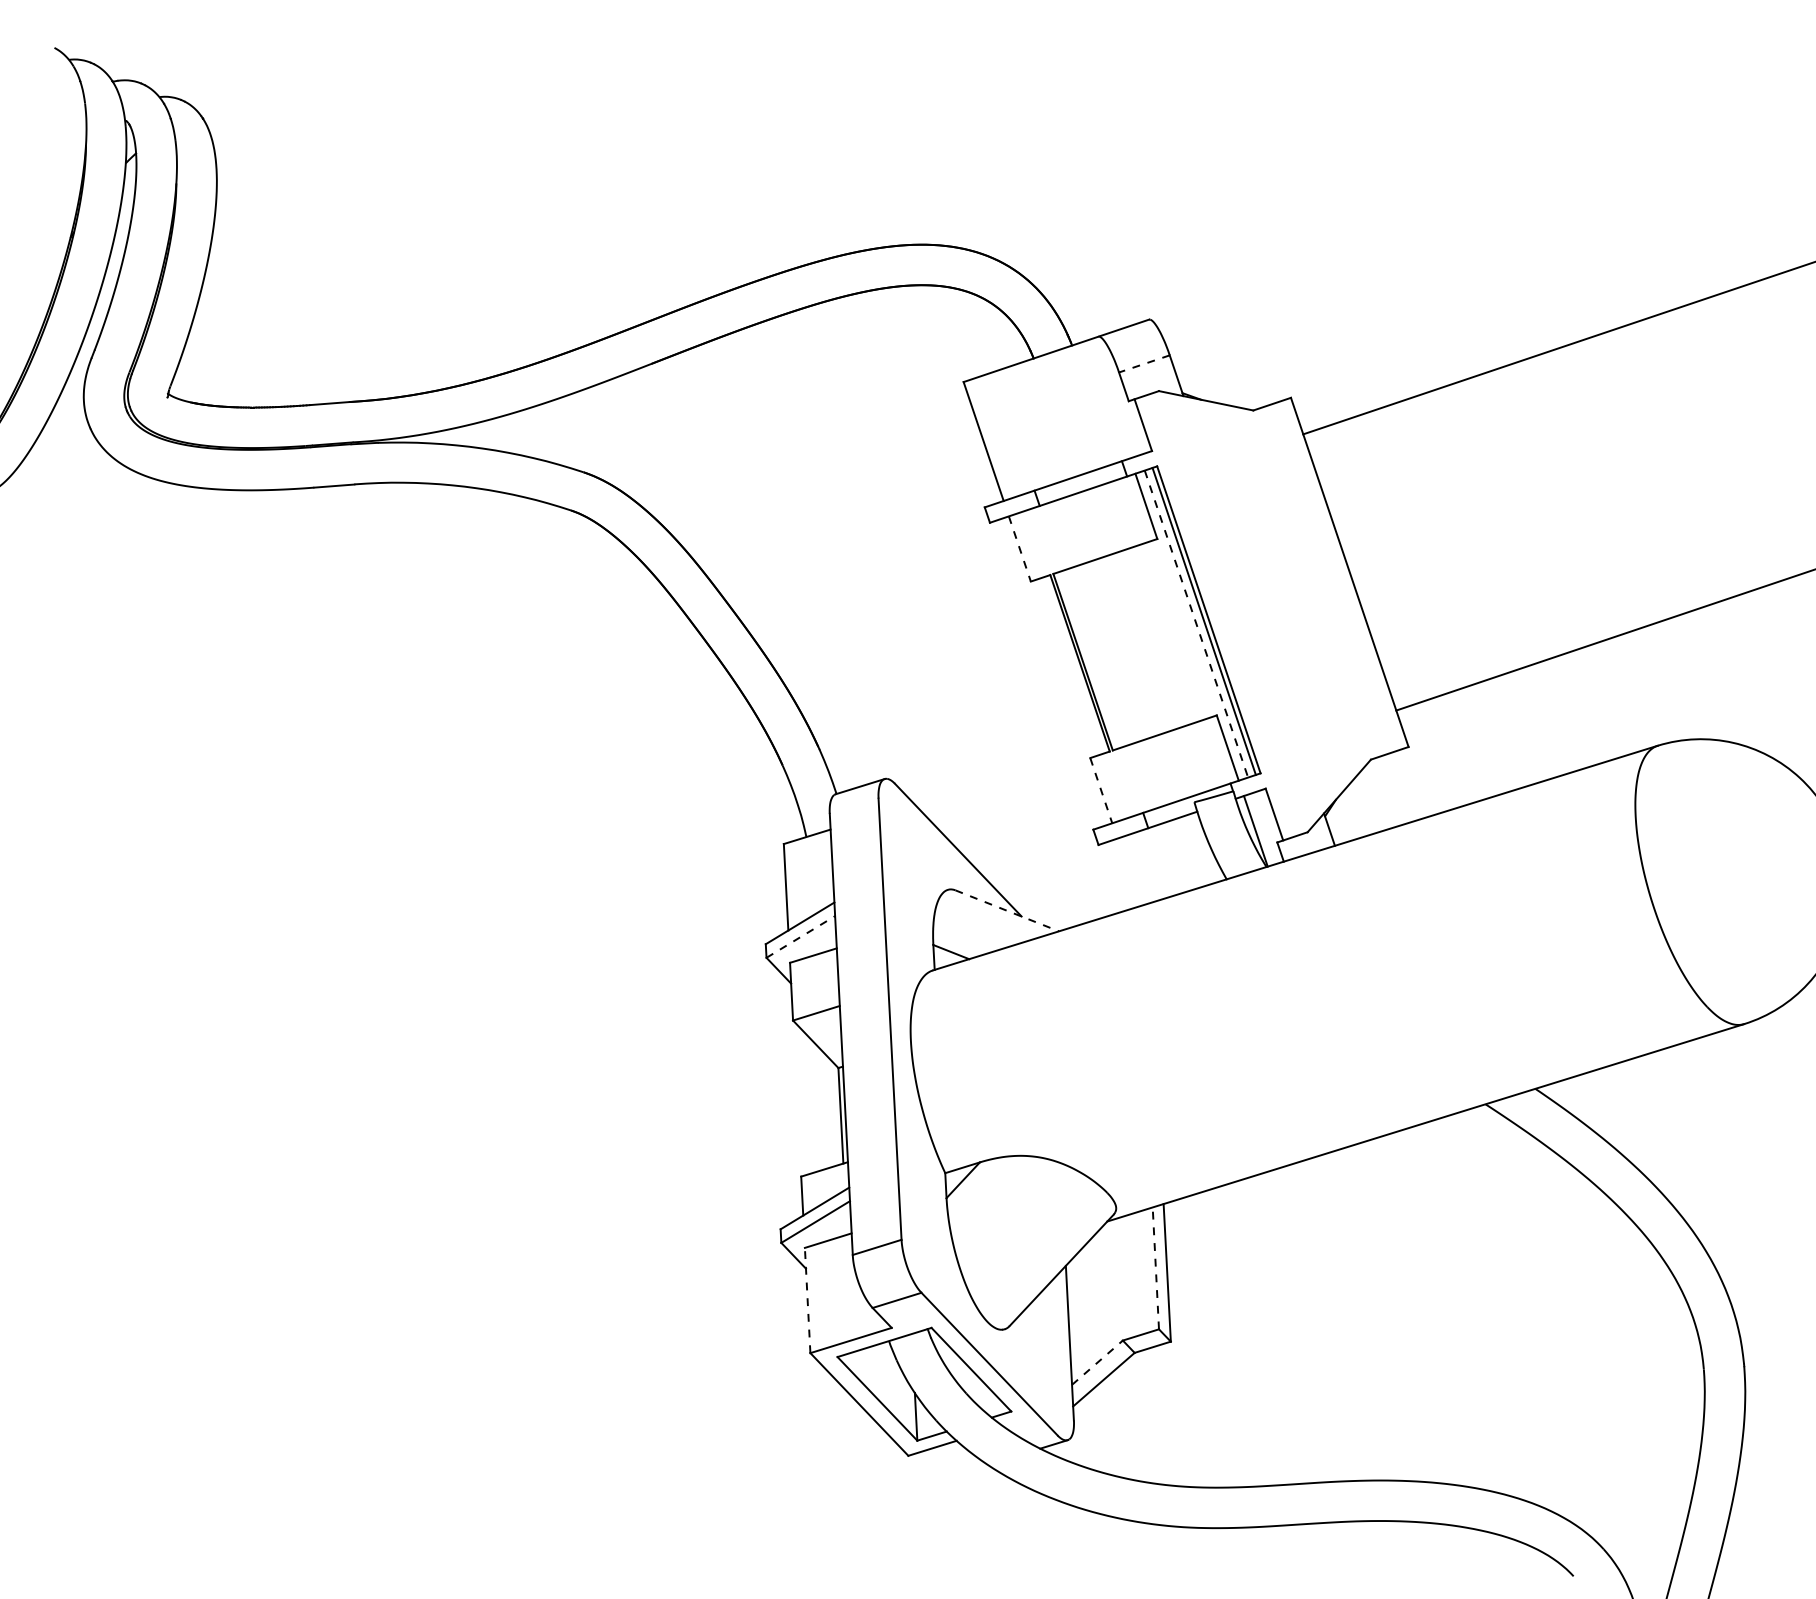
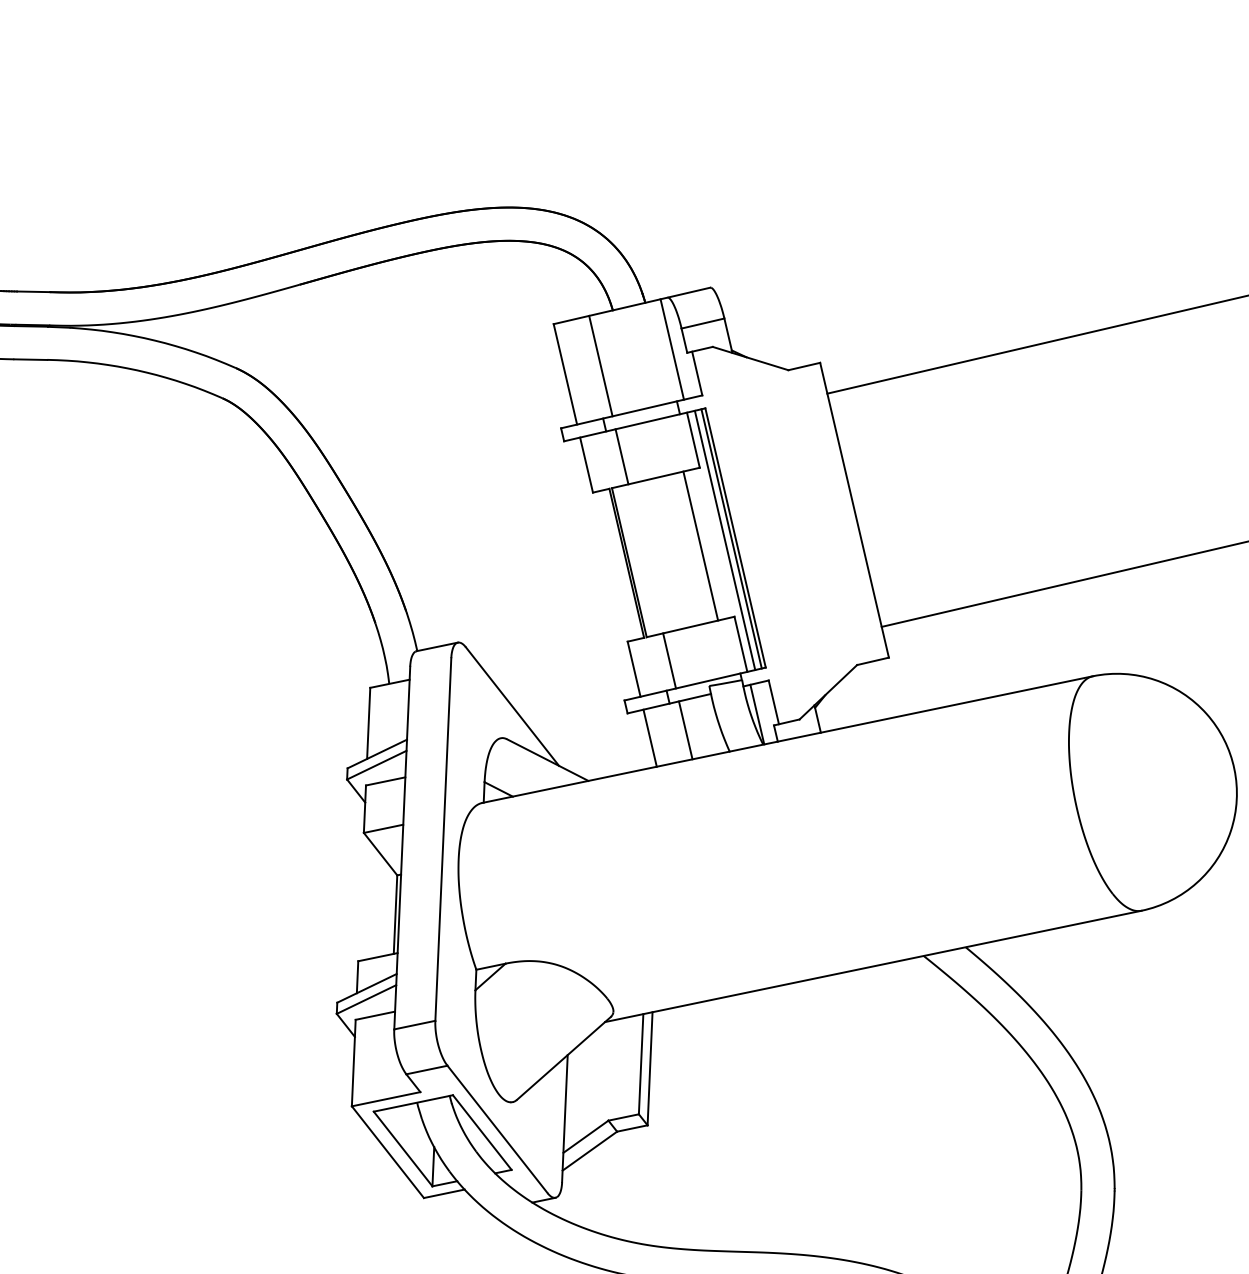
line: (1144, 363) -> (703, 323), dashed -> solid
line: (1110, 398) -> (672, 349), added
line: (1025, 426) -> (600, 365), added
line: (1061, 534) -> (621, 456), added
line: (1020, 549) -> (587, 465), dashed -> solid
line: (1196, 624) -> (725, 540), dashed -> solid
line: (1167, 633) -> (700, 545), added
line: (1143, 776) -> (669, 660), added
line: (1101, 791) -> (634, 669), dashed -> solid
line: (1170, 858) -> (685, 730), added
line: (1128, 872) -> (649, 738), added
line: (1007, 910) -> (547, 759), dashed -> solid
line: (801, 936) -> (377, 764), dashed -> solid
line: (1155, 1267) -> (640, 1063), dashed -> solid
line: (807, 1300) -> (353, 1063), dashed -> solid
line: (1097, 1362) -> (585, 1136), dashed -> solid

